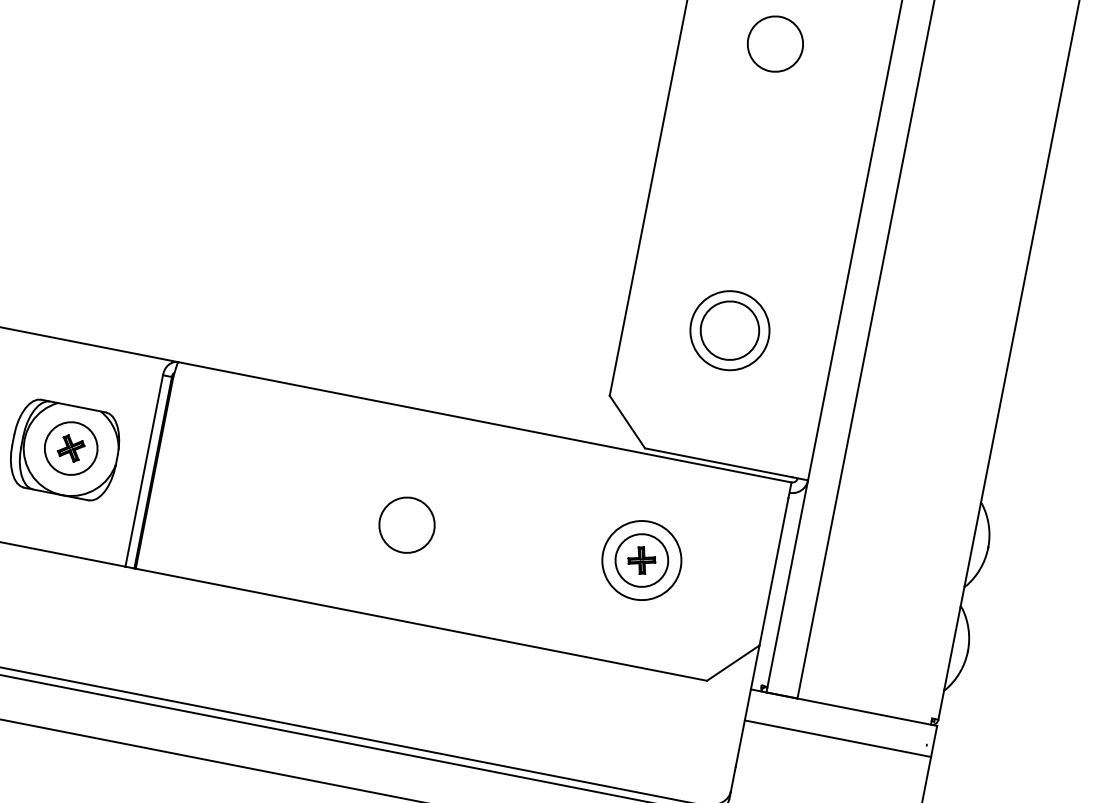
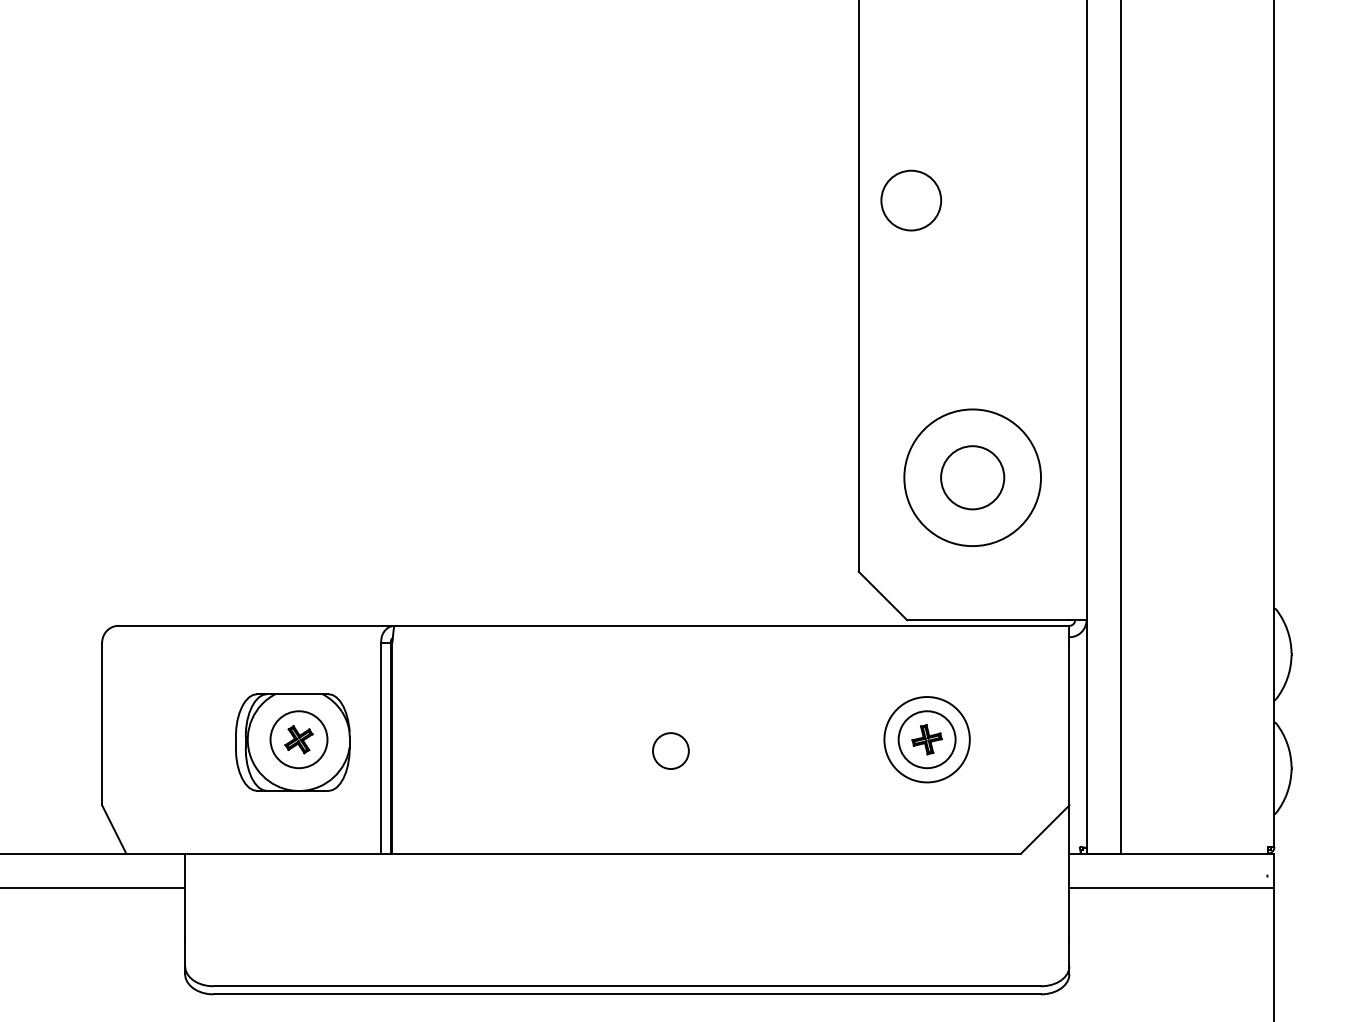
circle: (775, 44) -> (911, 200), moved
circle: (729, 330) -> (972, 477), size x1.6
circle: (406, 524) -> (670, 750), size x0.6

